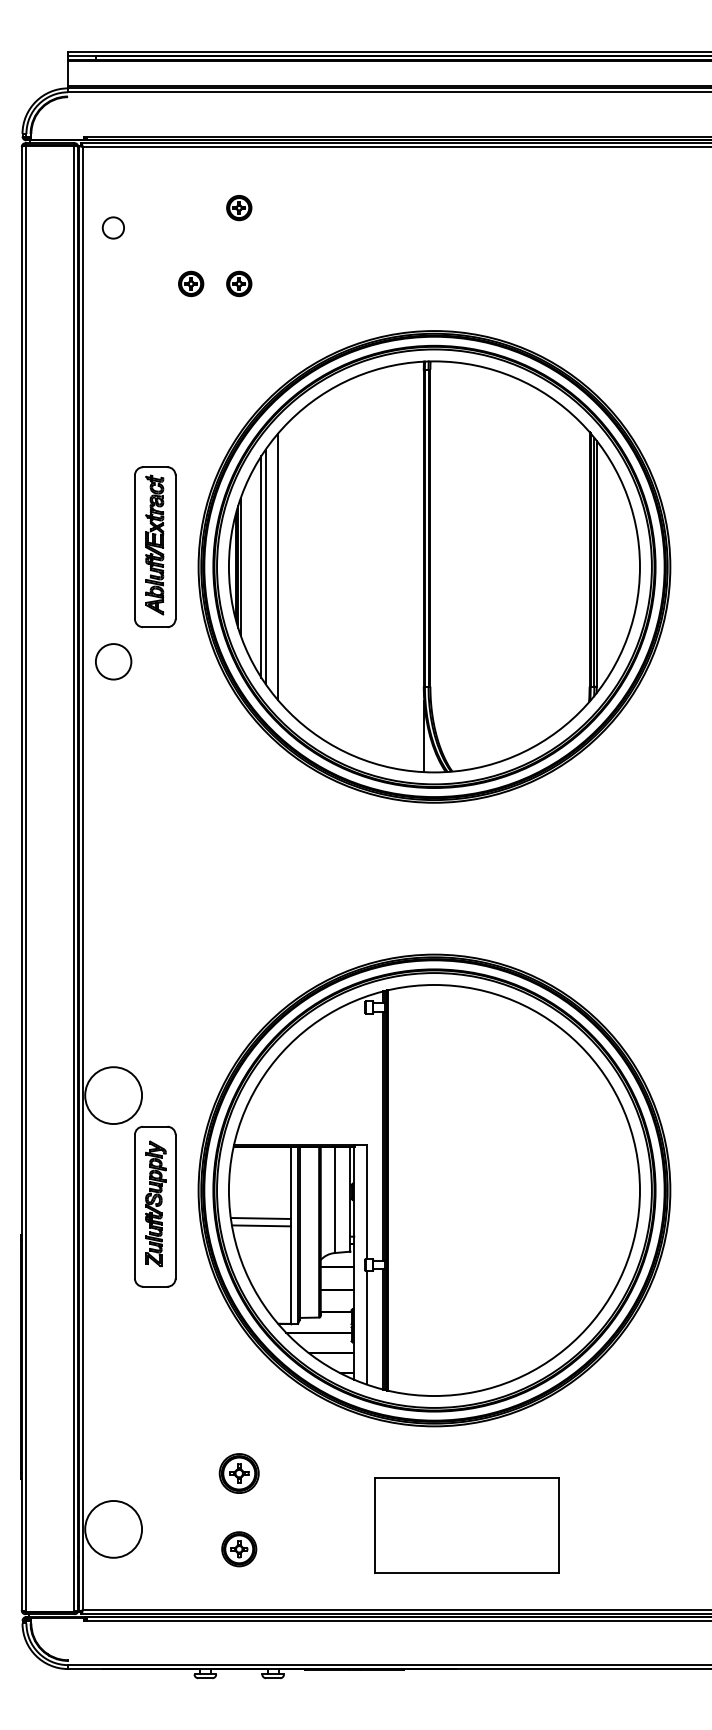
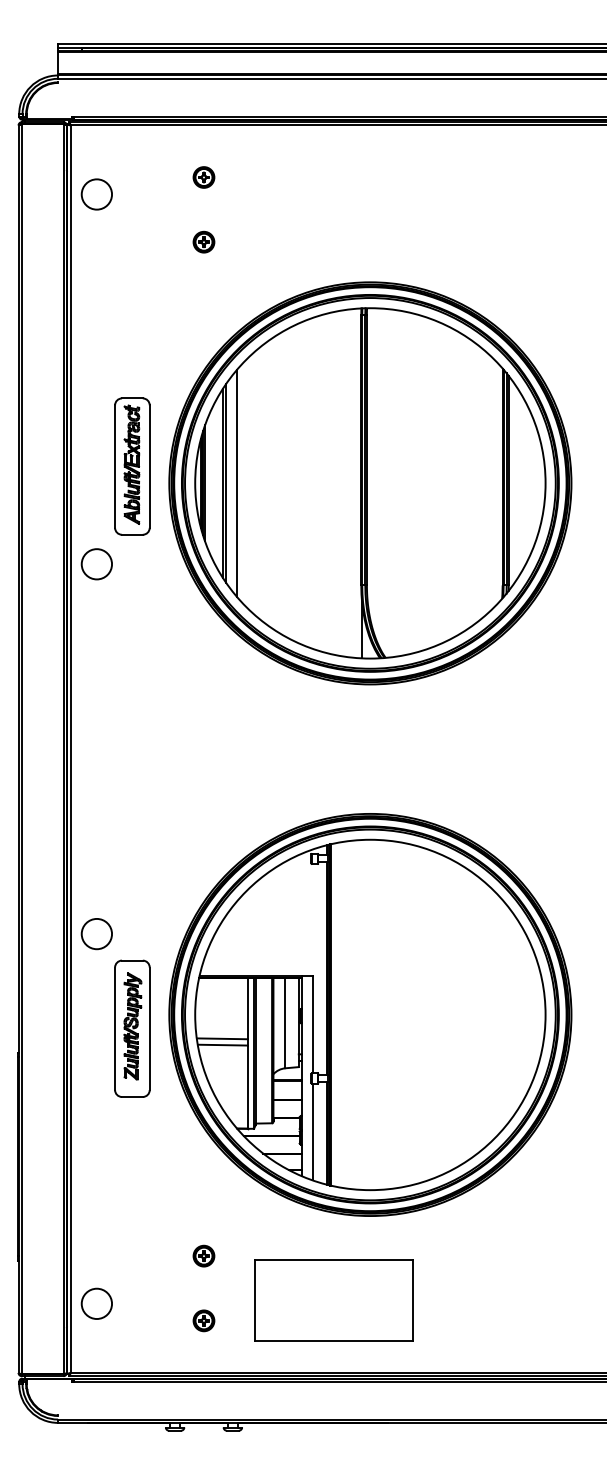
circle: (113, 228) -> (96, 194), size x1.67
part: (190, 283) -> (162, 241), removed
circle: (113, 1094) -> (96, 933), size x0.62
part: (238, 1472) -> (203, 1255), size x0.62
part: (466, 1525) -> (333, 1300), moved
circle: (113, 1528) -> (96, 1303), size x0.62
part: (238, 1548) -> (203, 1320), size x0.71

